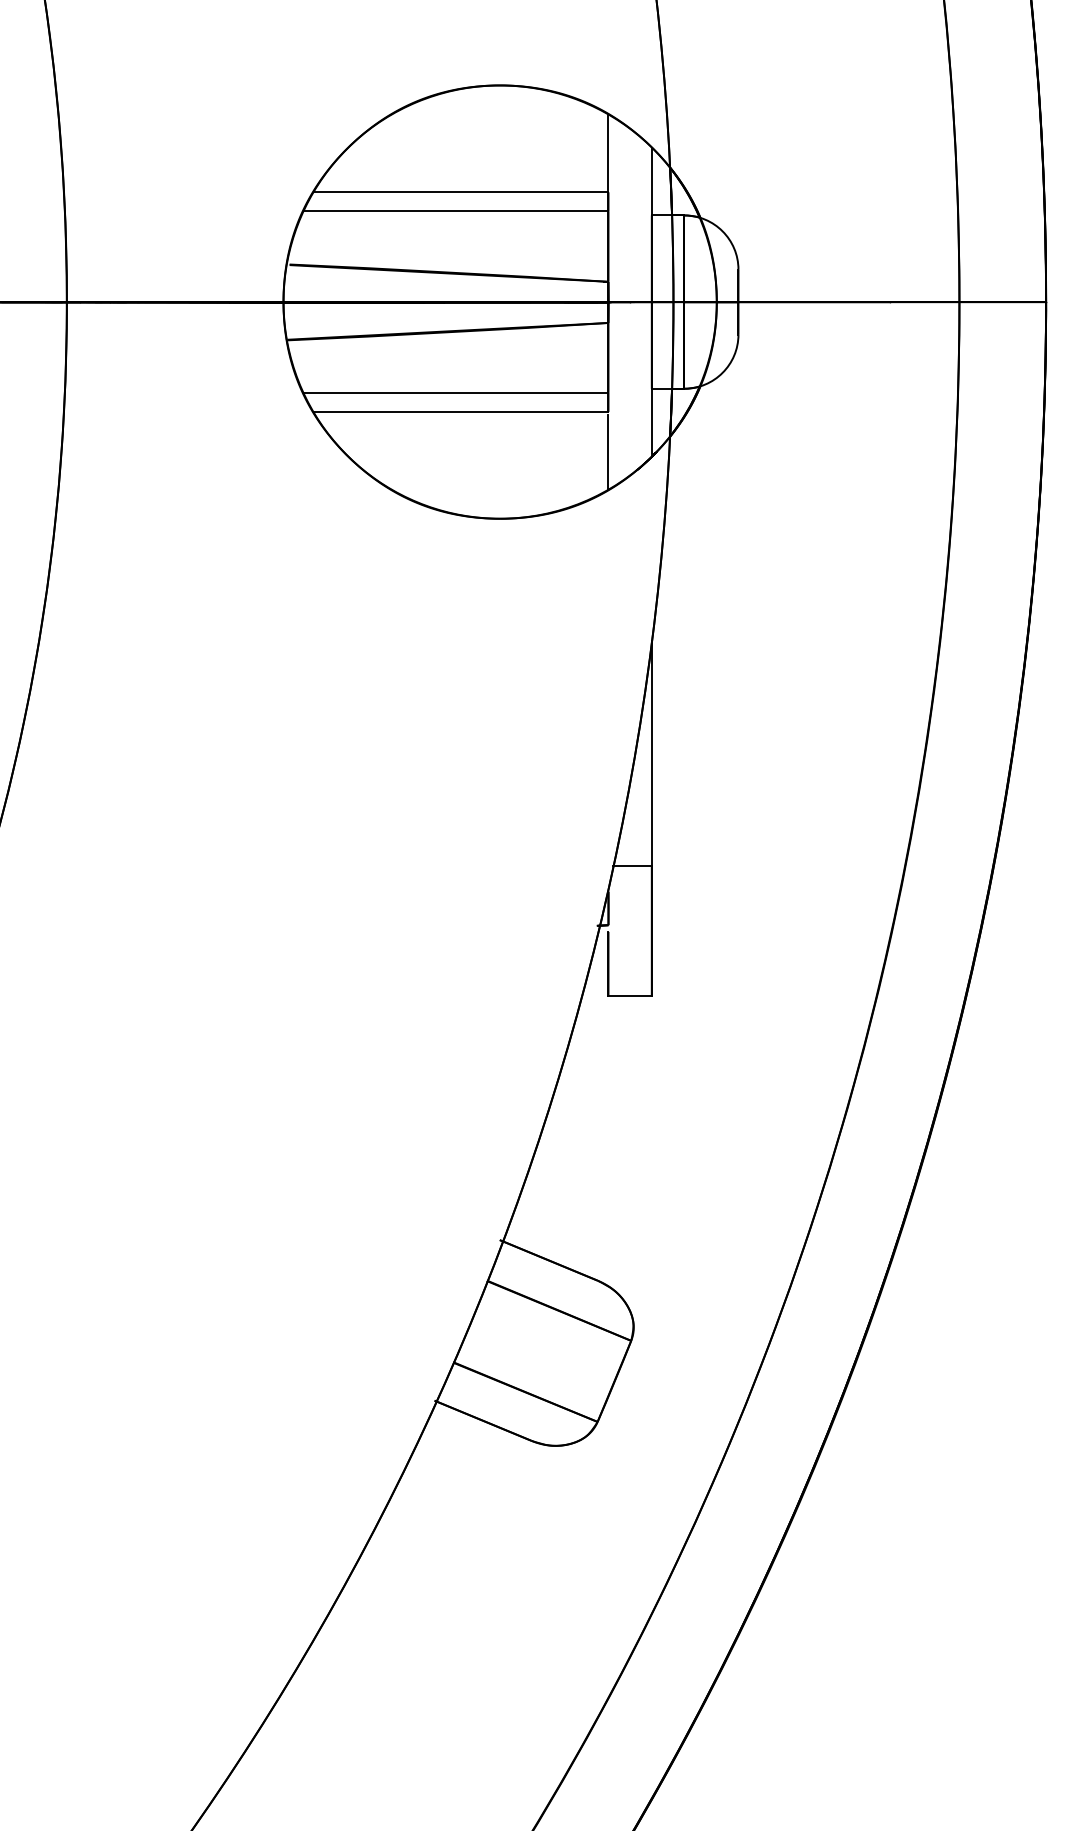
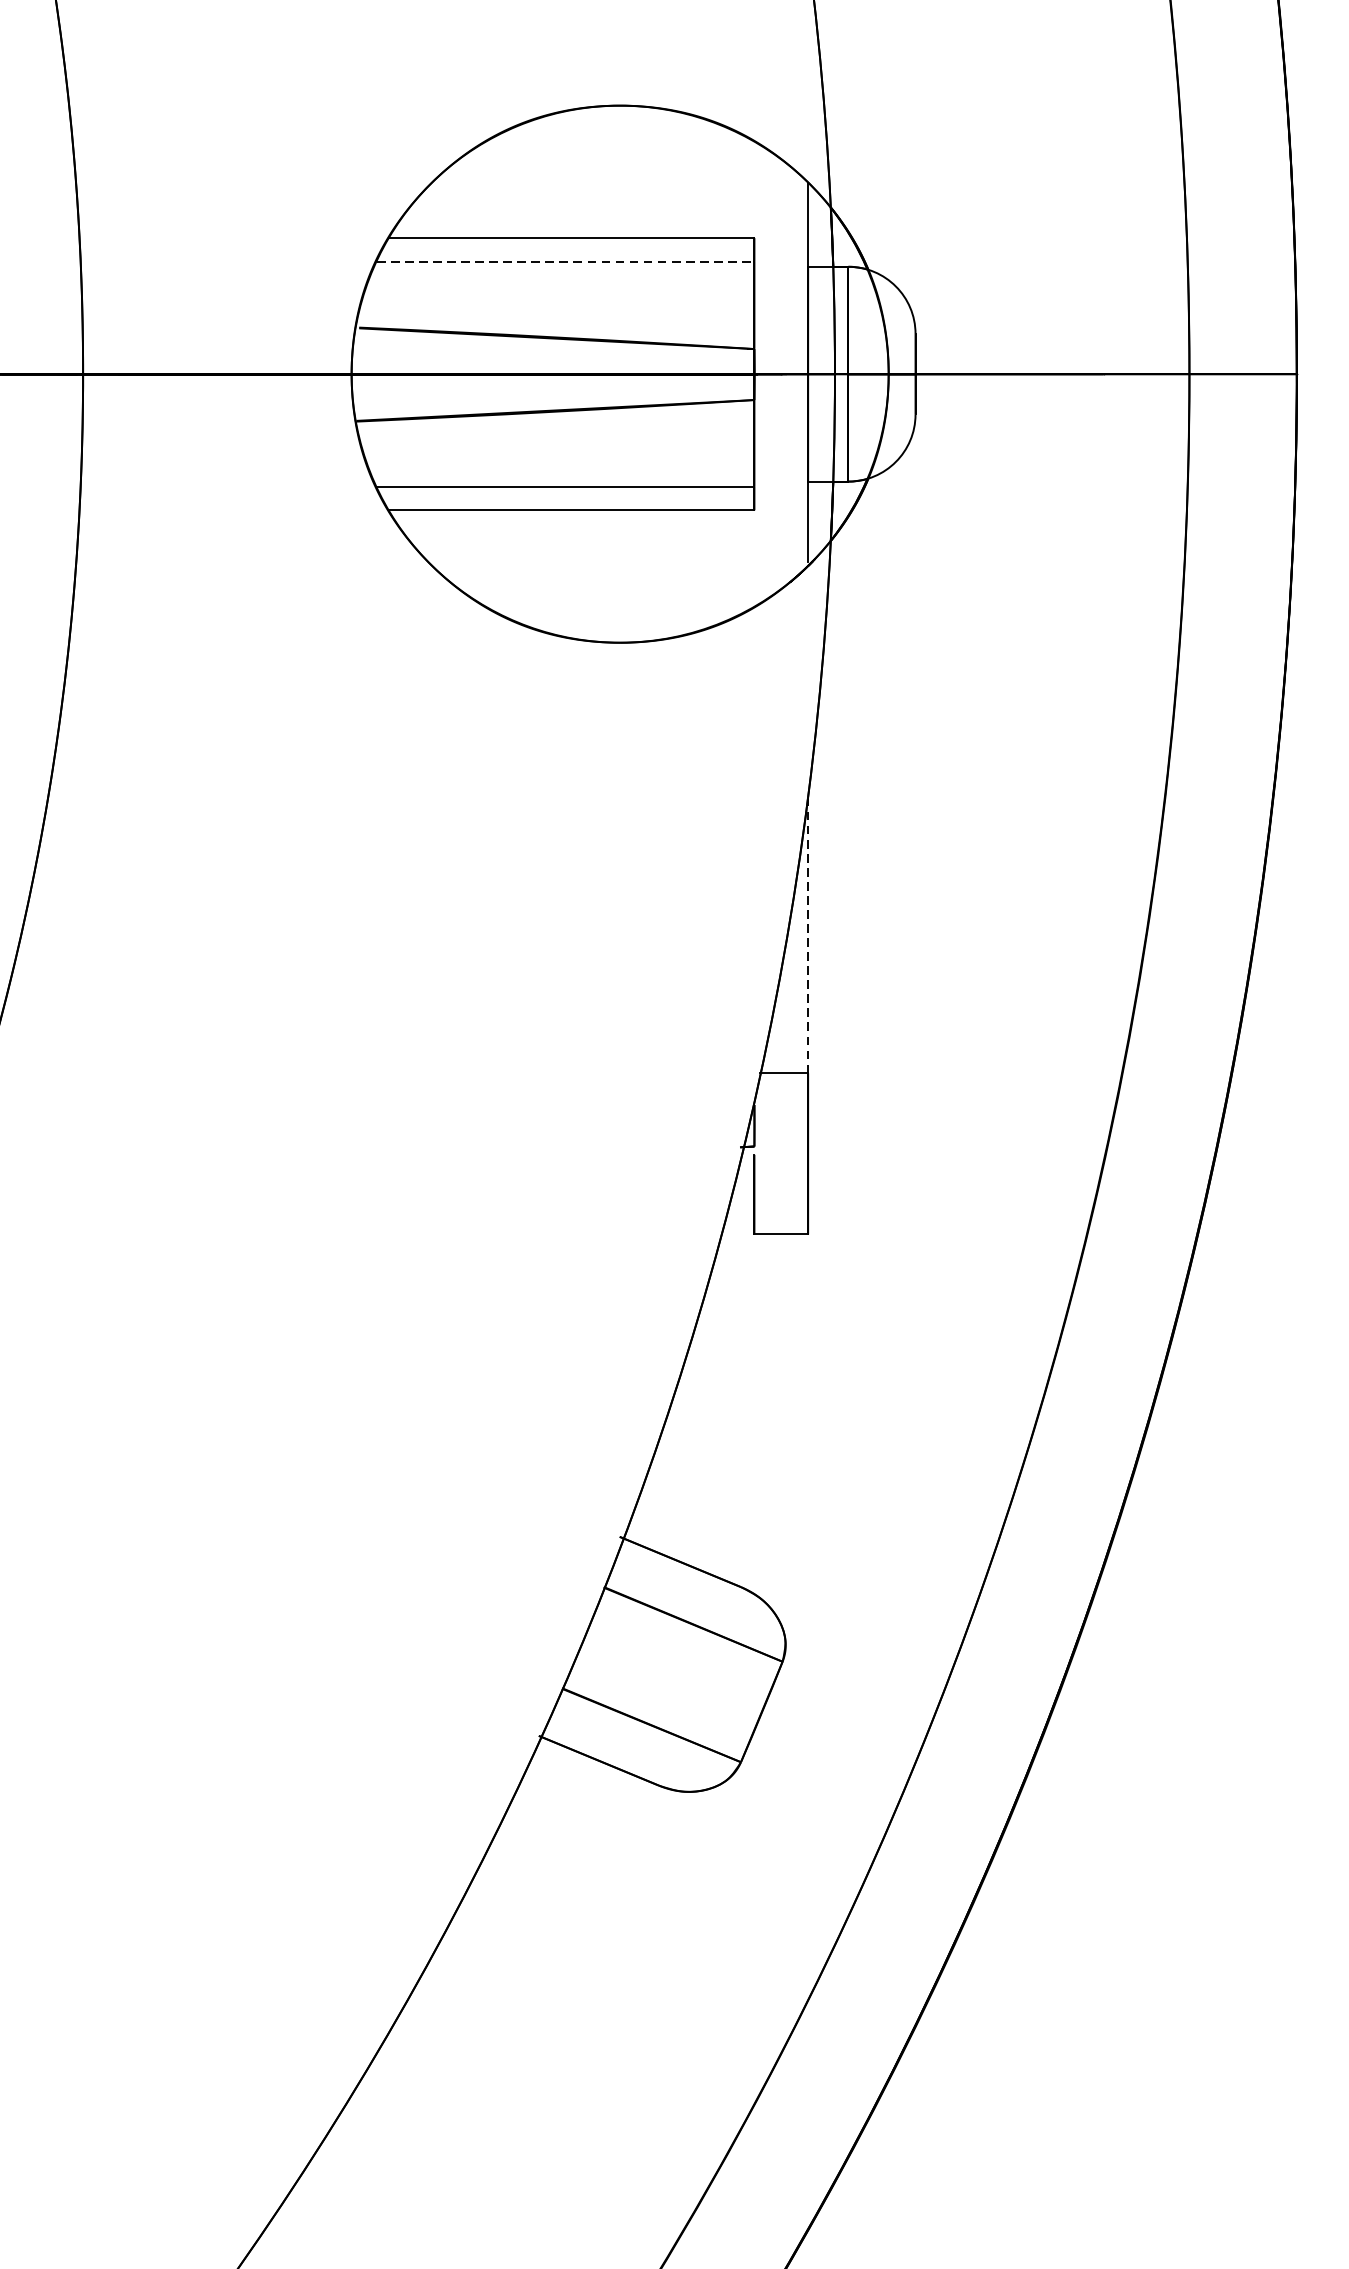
line: (608, 152) -> (754, 188), removed
line: (456, 211) -> (566, 261), solid -> dashed
line: (608, 451) -> (754, 559), removed
line: (651, 753) -> (807, 933), solid -> dashed

